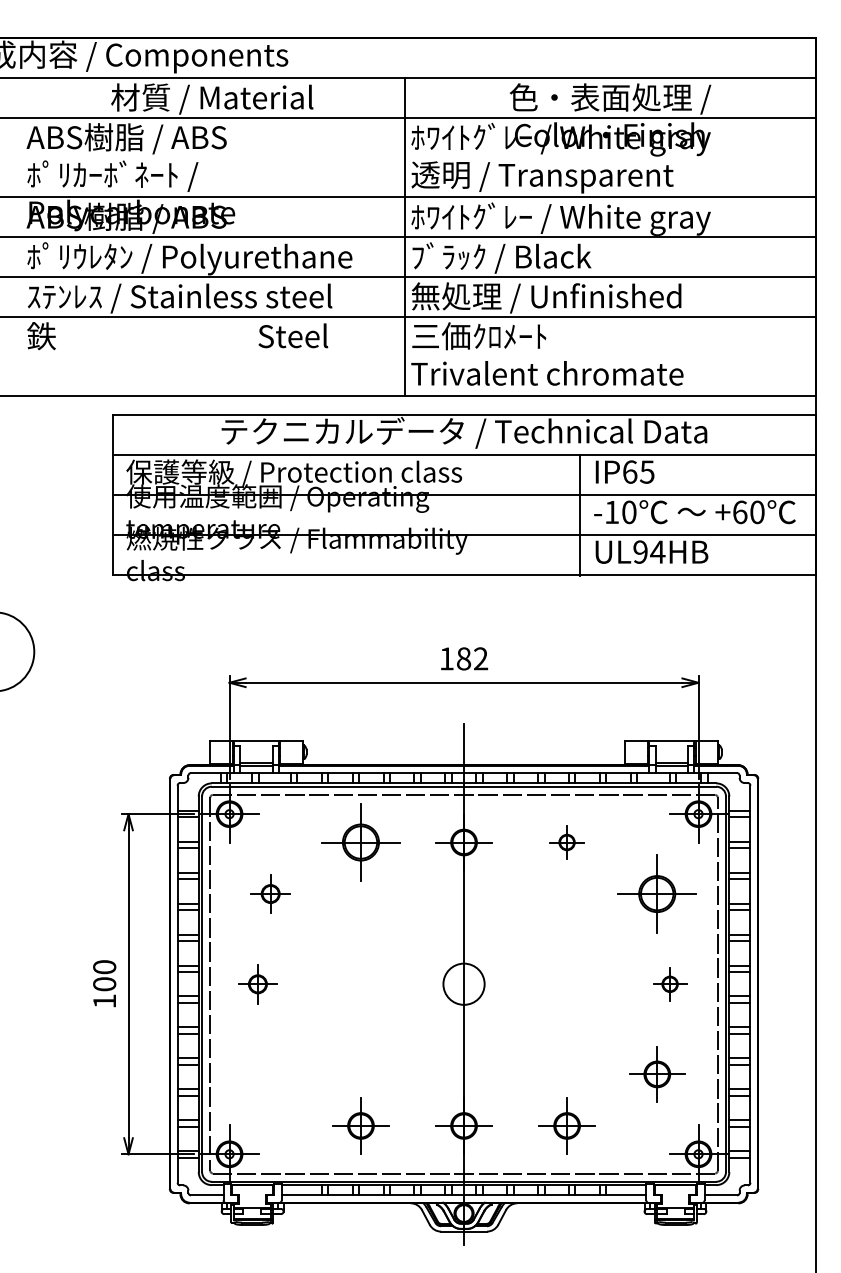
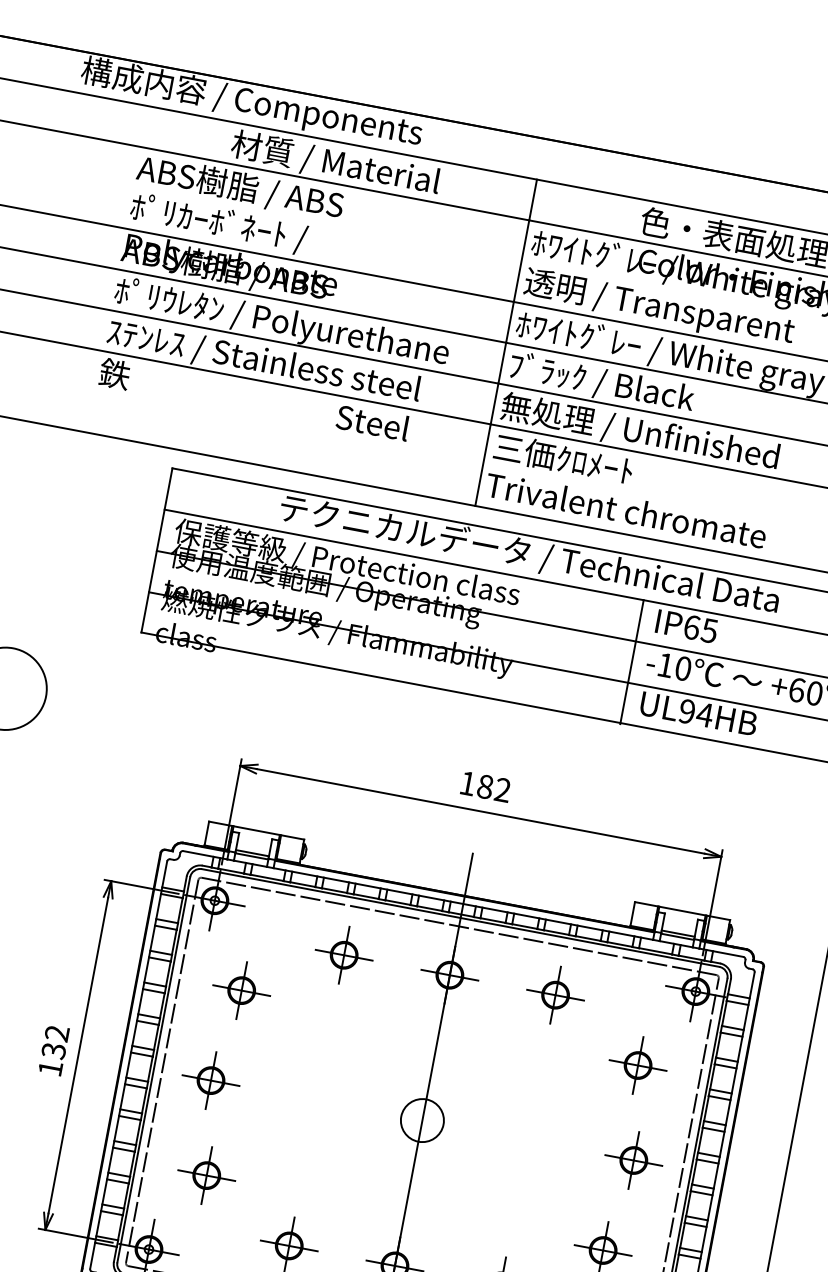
part: (360, 842) -> (343, 955), size x0.71
part: (566, 842) -> (554, 995), size x1.67
part: (270, 893) -> (241, 990), size x1.43
part: (657, 893) -> (638, 1064), size x0.71
text: (104, 975) -> (55, 1041), 100 -> 132
part: (257, 984) -> (210, 1080), size x1.43
part: (669, 984) -> (633, 1160), size x1.67
part: (270, 1074) -> (206, 1175), added

